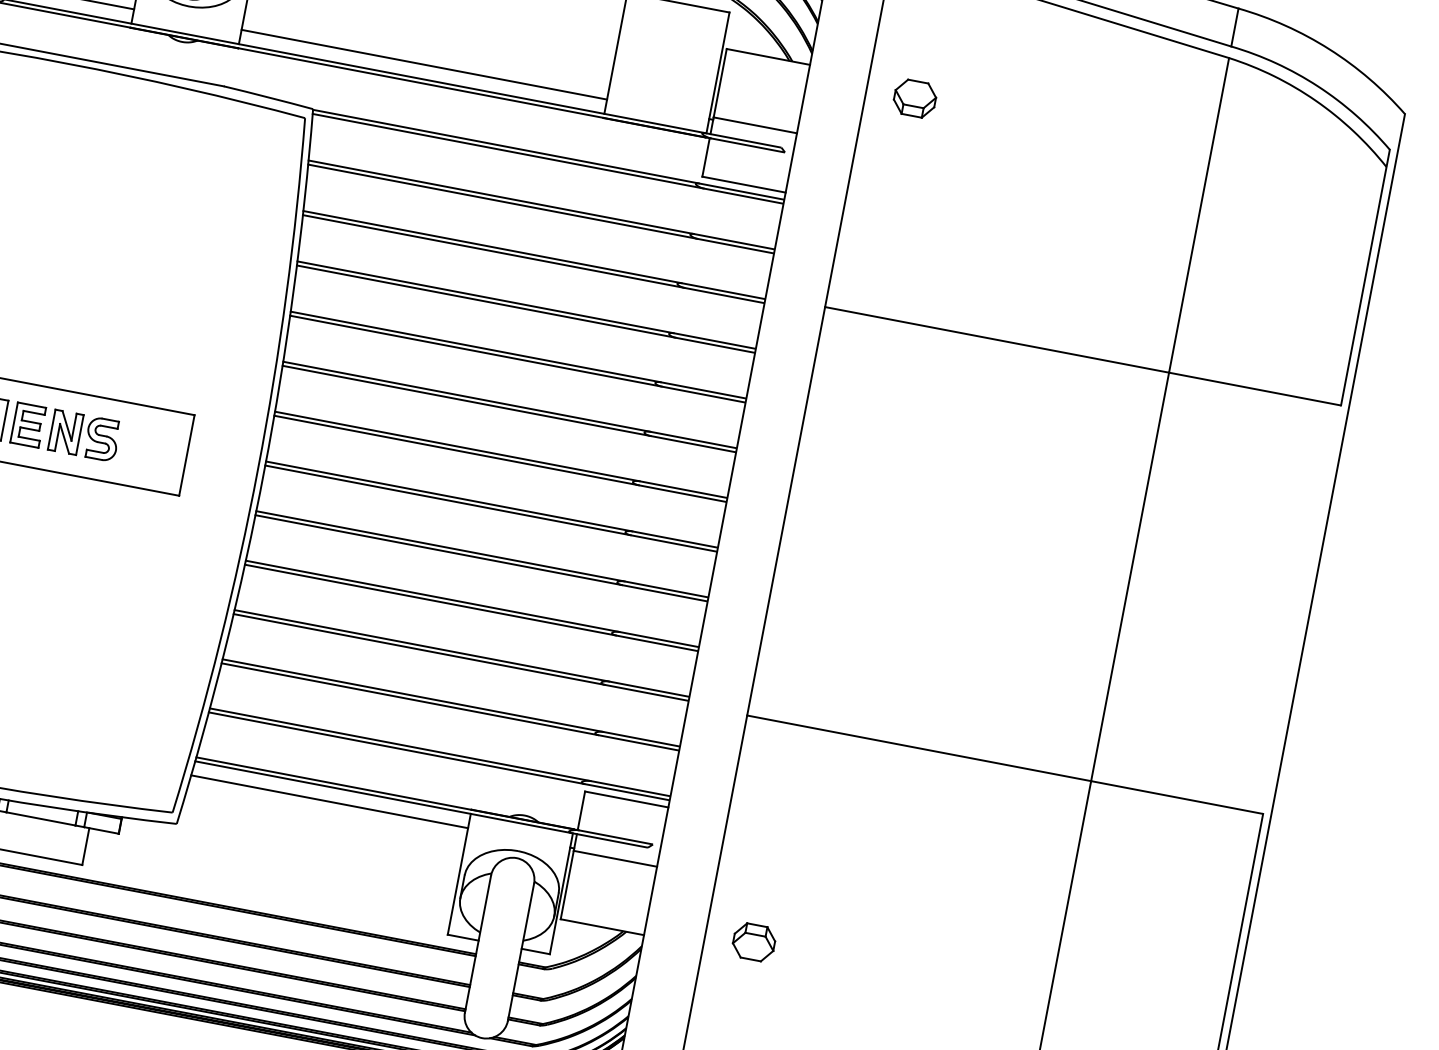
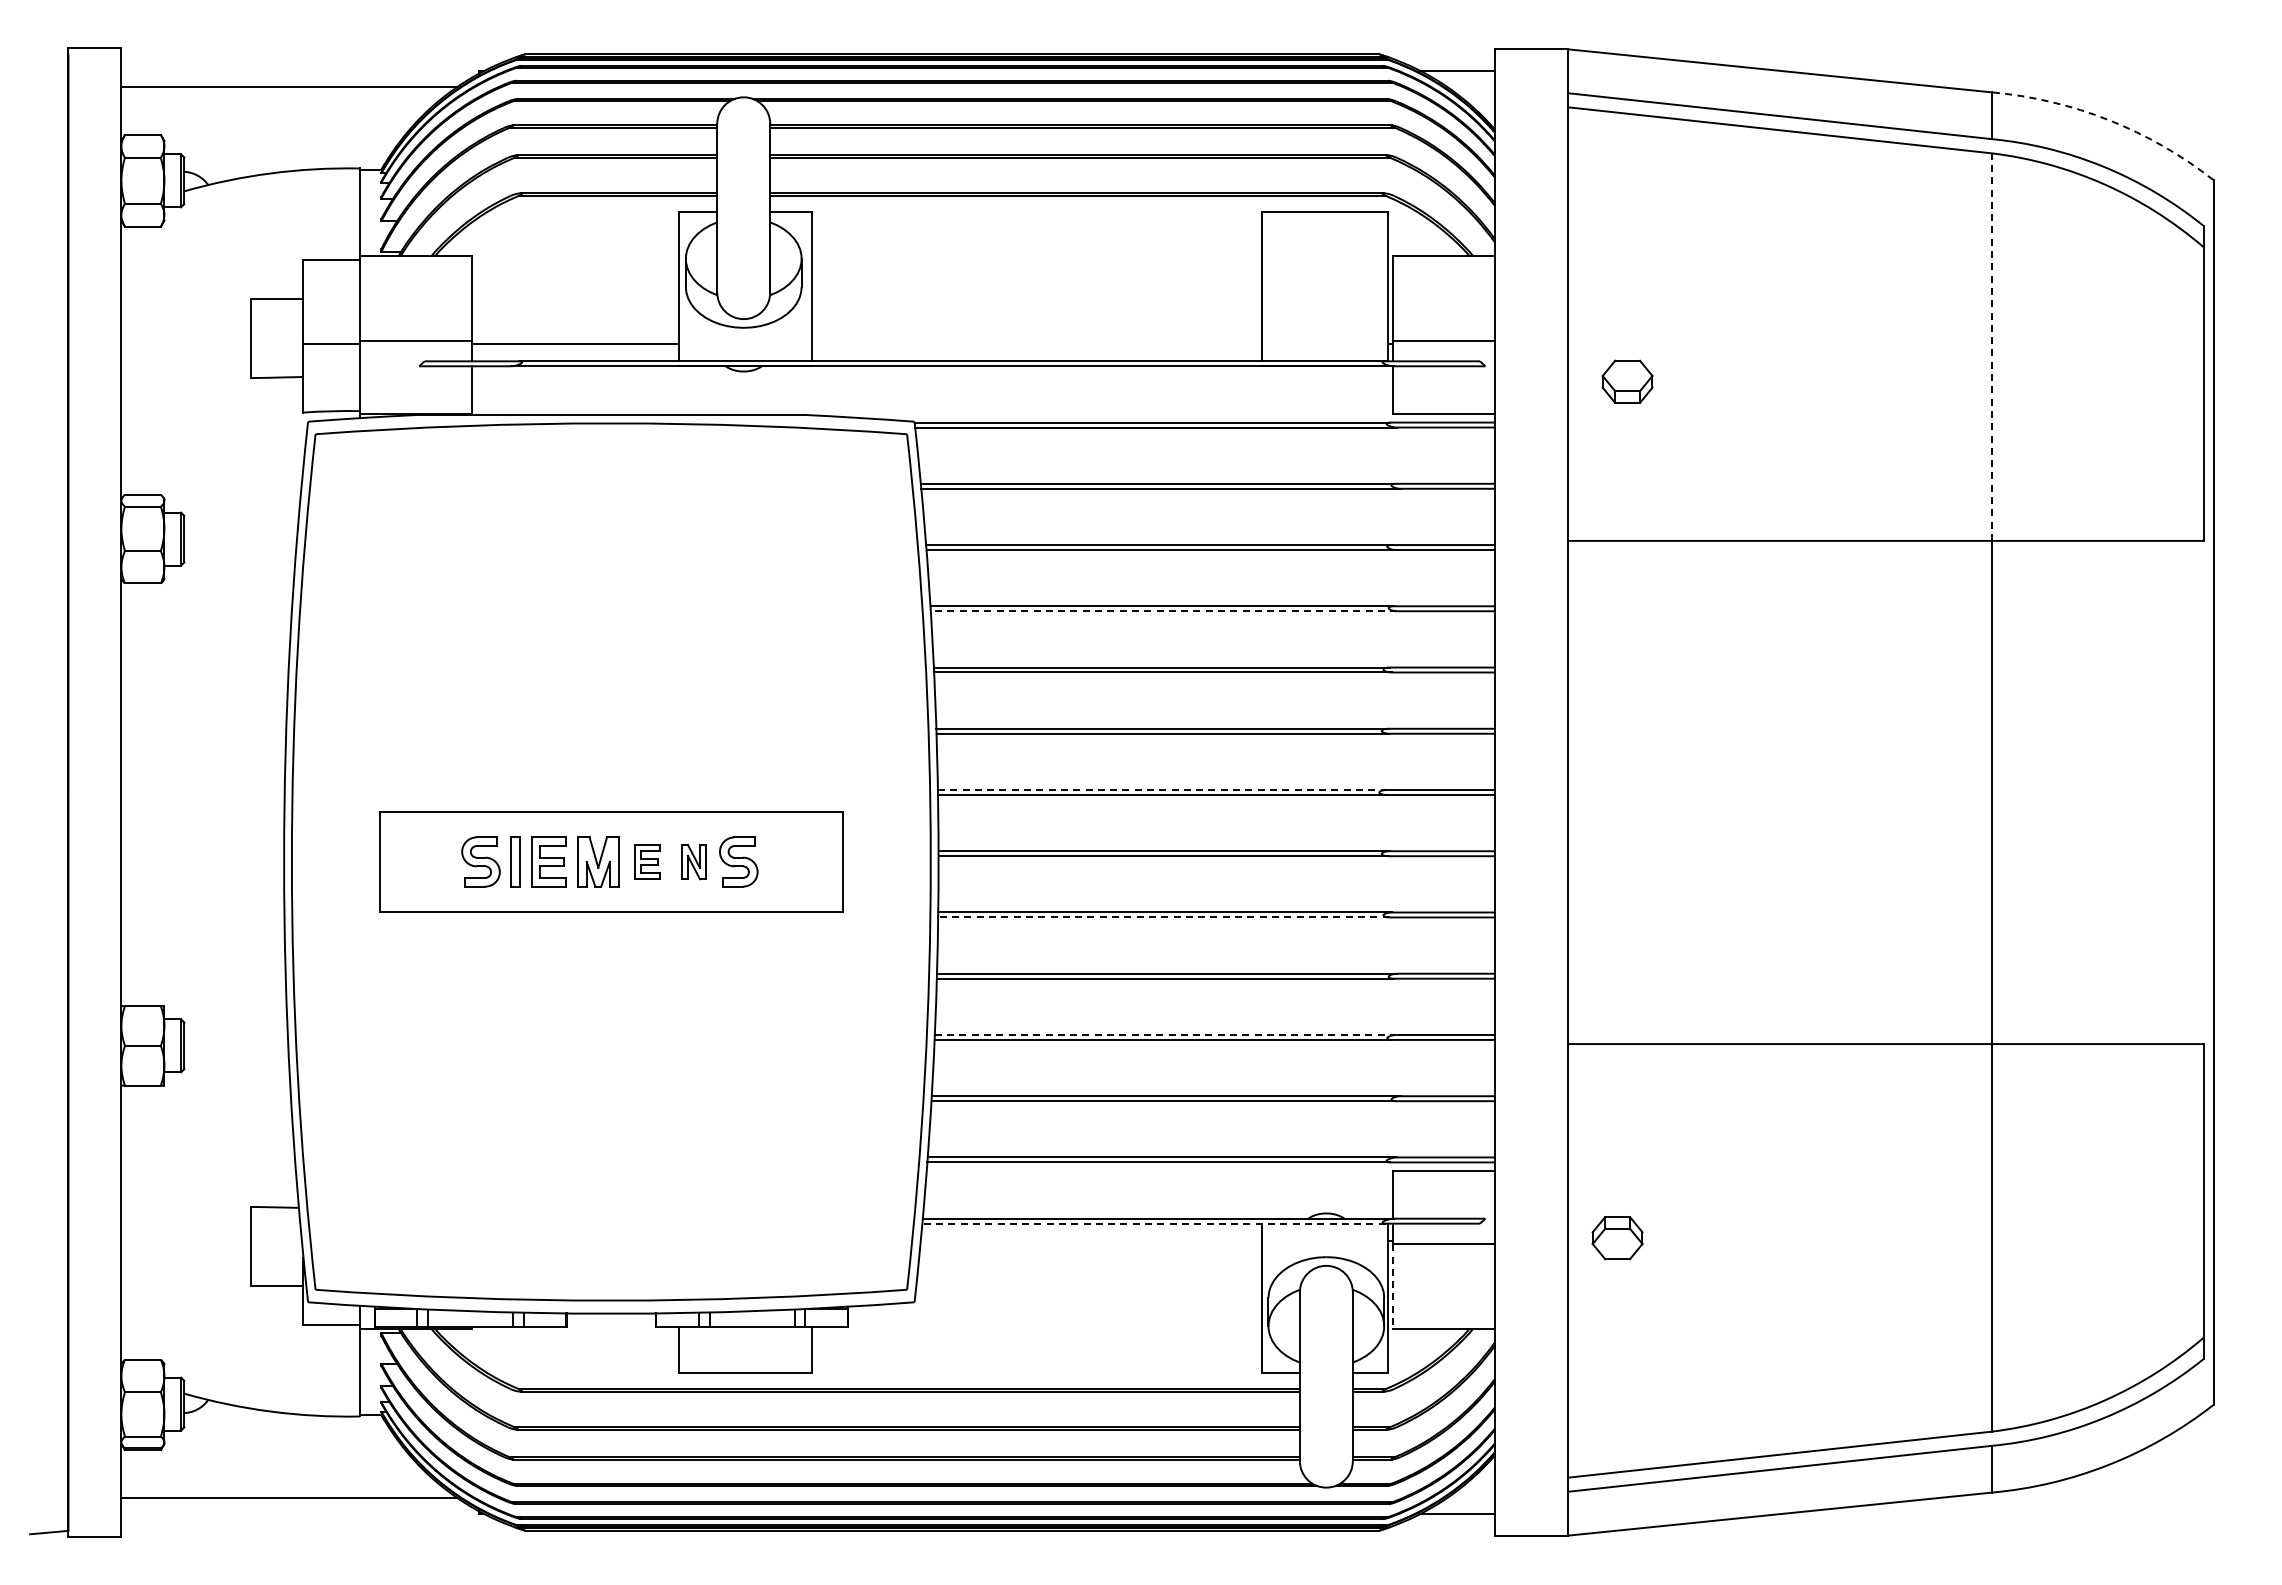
arc: (1328, 49) -> (2108, 120), solid -> dashed
line: (424, 64) -> (1036, 343), removed
part: (914, 98) -> (1627, 381), moved
line: (1198, 215) -> (1991, 347), solid -> dashed
line: (485, 301) -> (1163, 611), solid -> dashed
part: (28, 424) -> (647, 861), size x0.7
part: (65, 431) -> (693, 861), size x0.7
line: (457, 446) -> (1162, 790), solid -> dashed
line: (438, 550) -> (1163, 917), solid -> dashed
line: (421, 645) -> (1165, 1034), solid -> dashed
line: (383, 797) -> (1154, 1223), solid -> dashed
line: (328, 801) -> (1090, 1241), removed
line: (567, 885) -> (1392, 1286), solid -> dashed
part: (753, 942) -> (1617, 1238), moved

